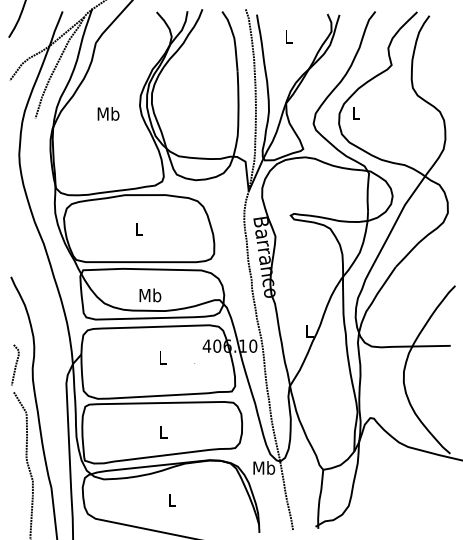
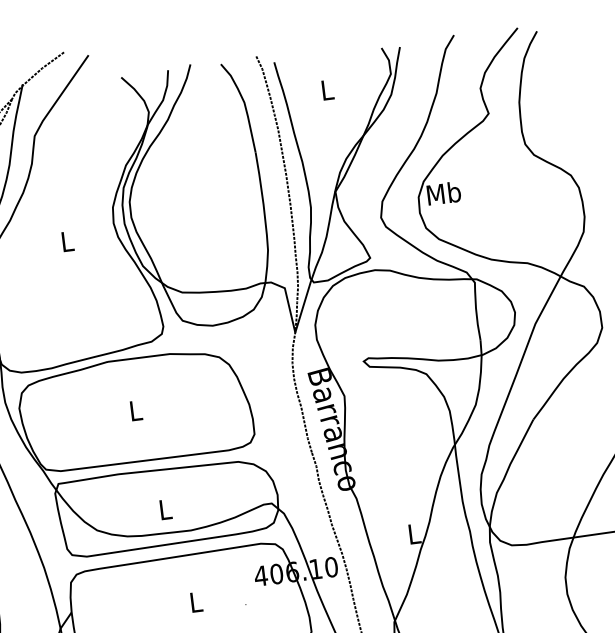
text: (108, 113) -> (67, 240), Mb -> L
text: (356, 113) -> (444, 193), L -> Mb
text: (150, 295) -> (165, 509), Mb -> L

